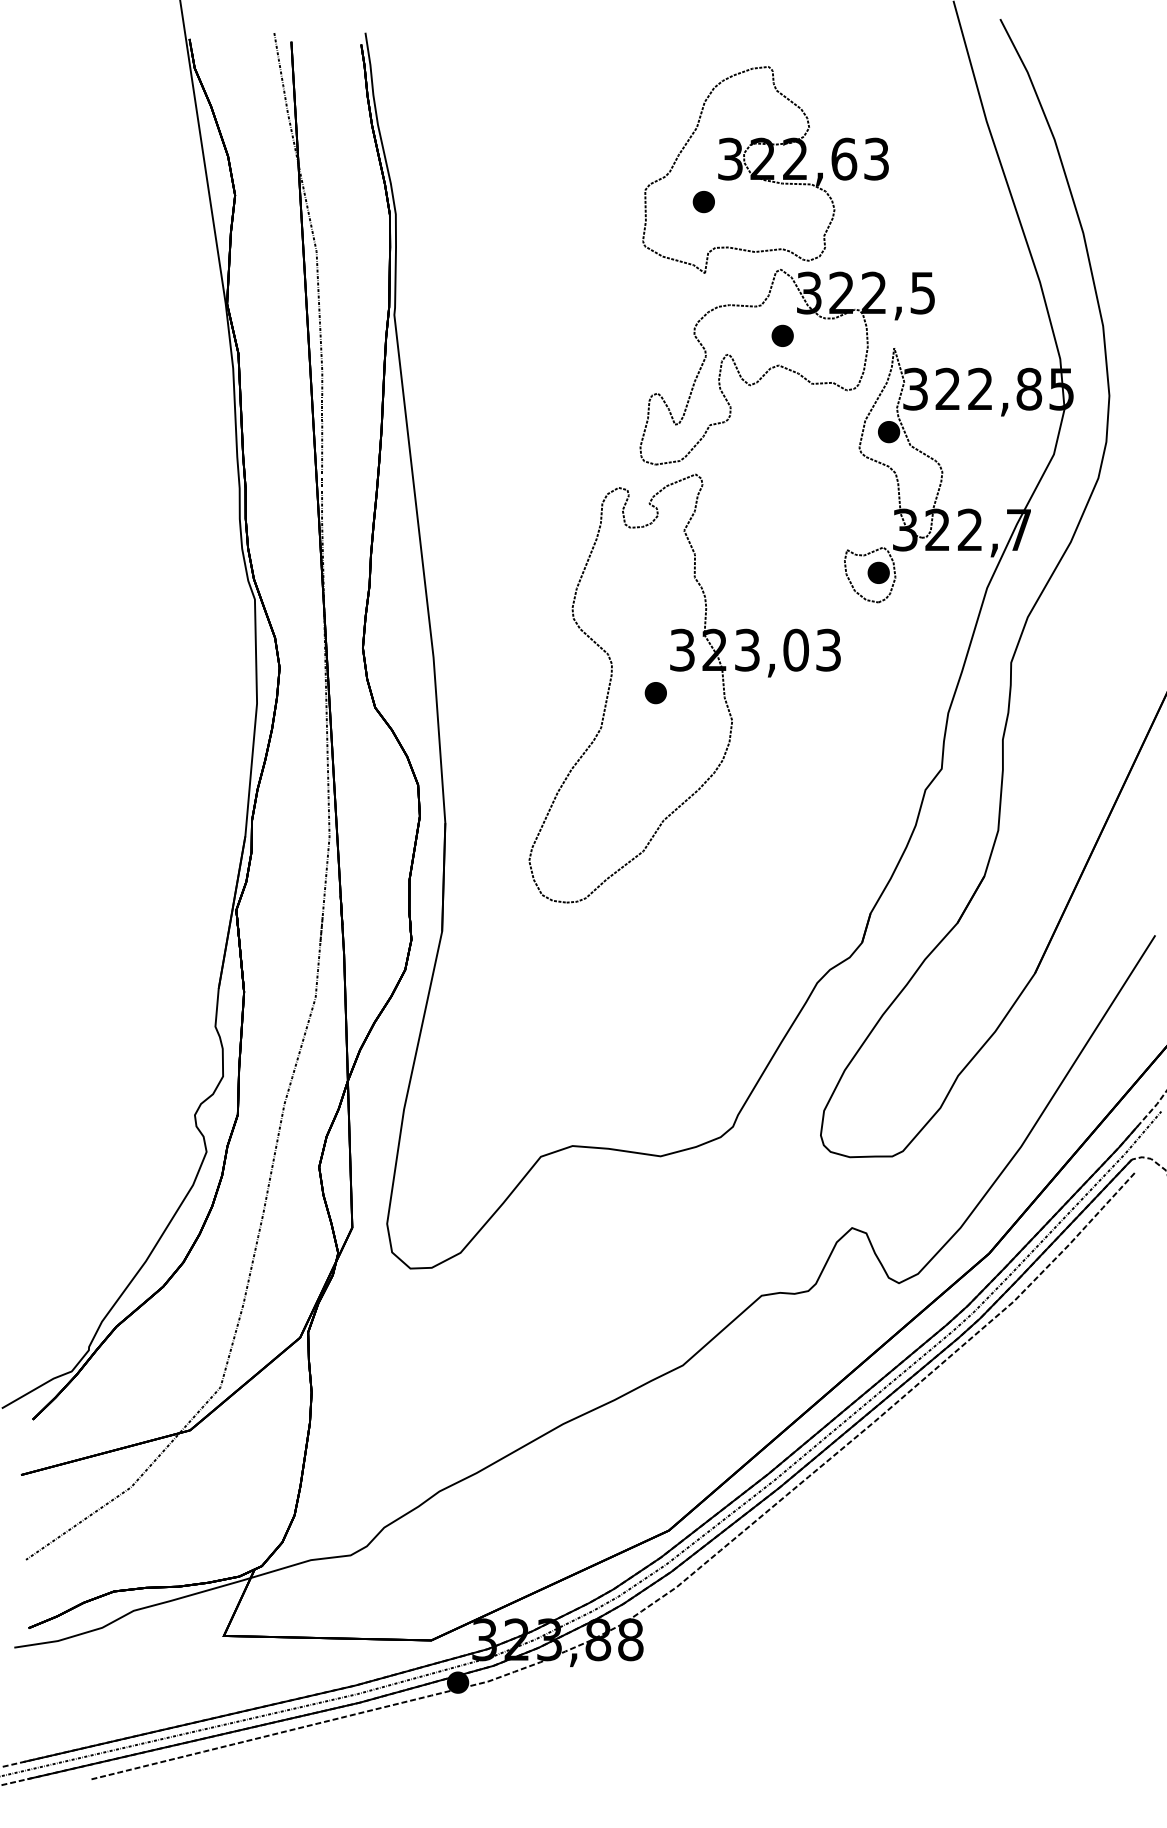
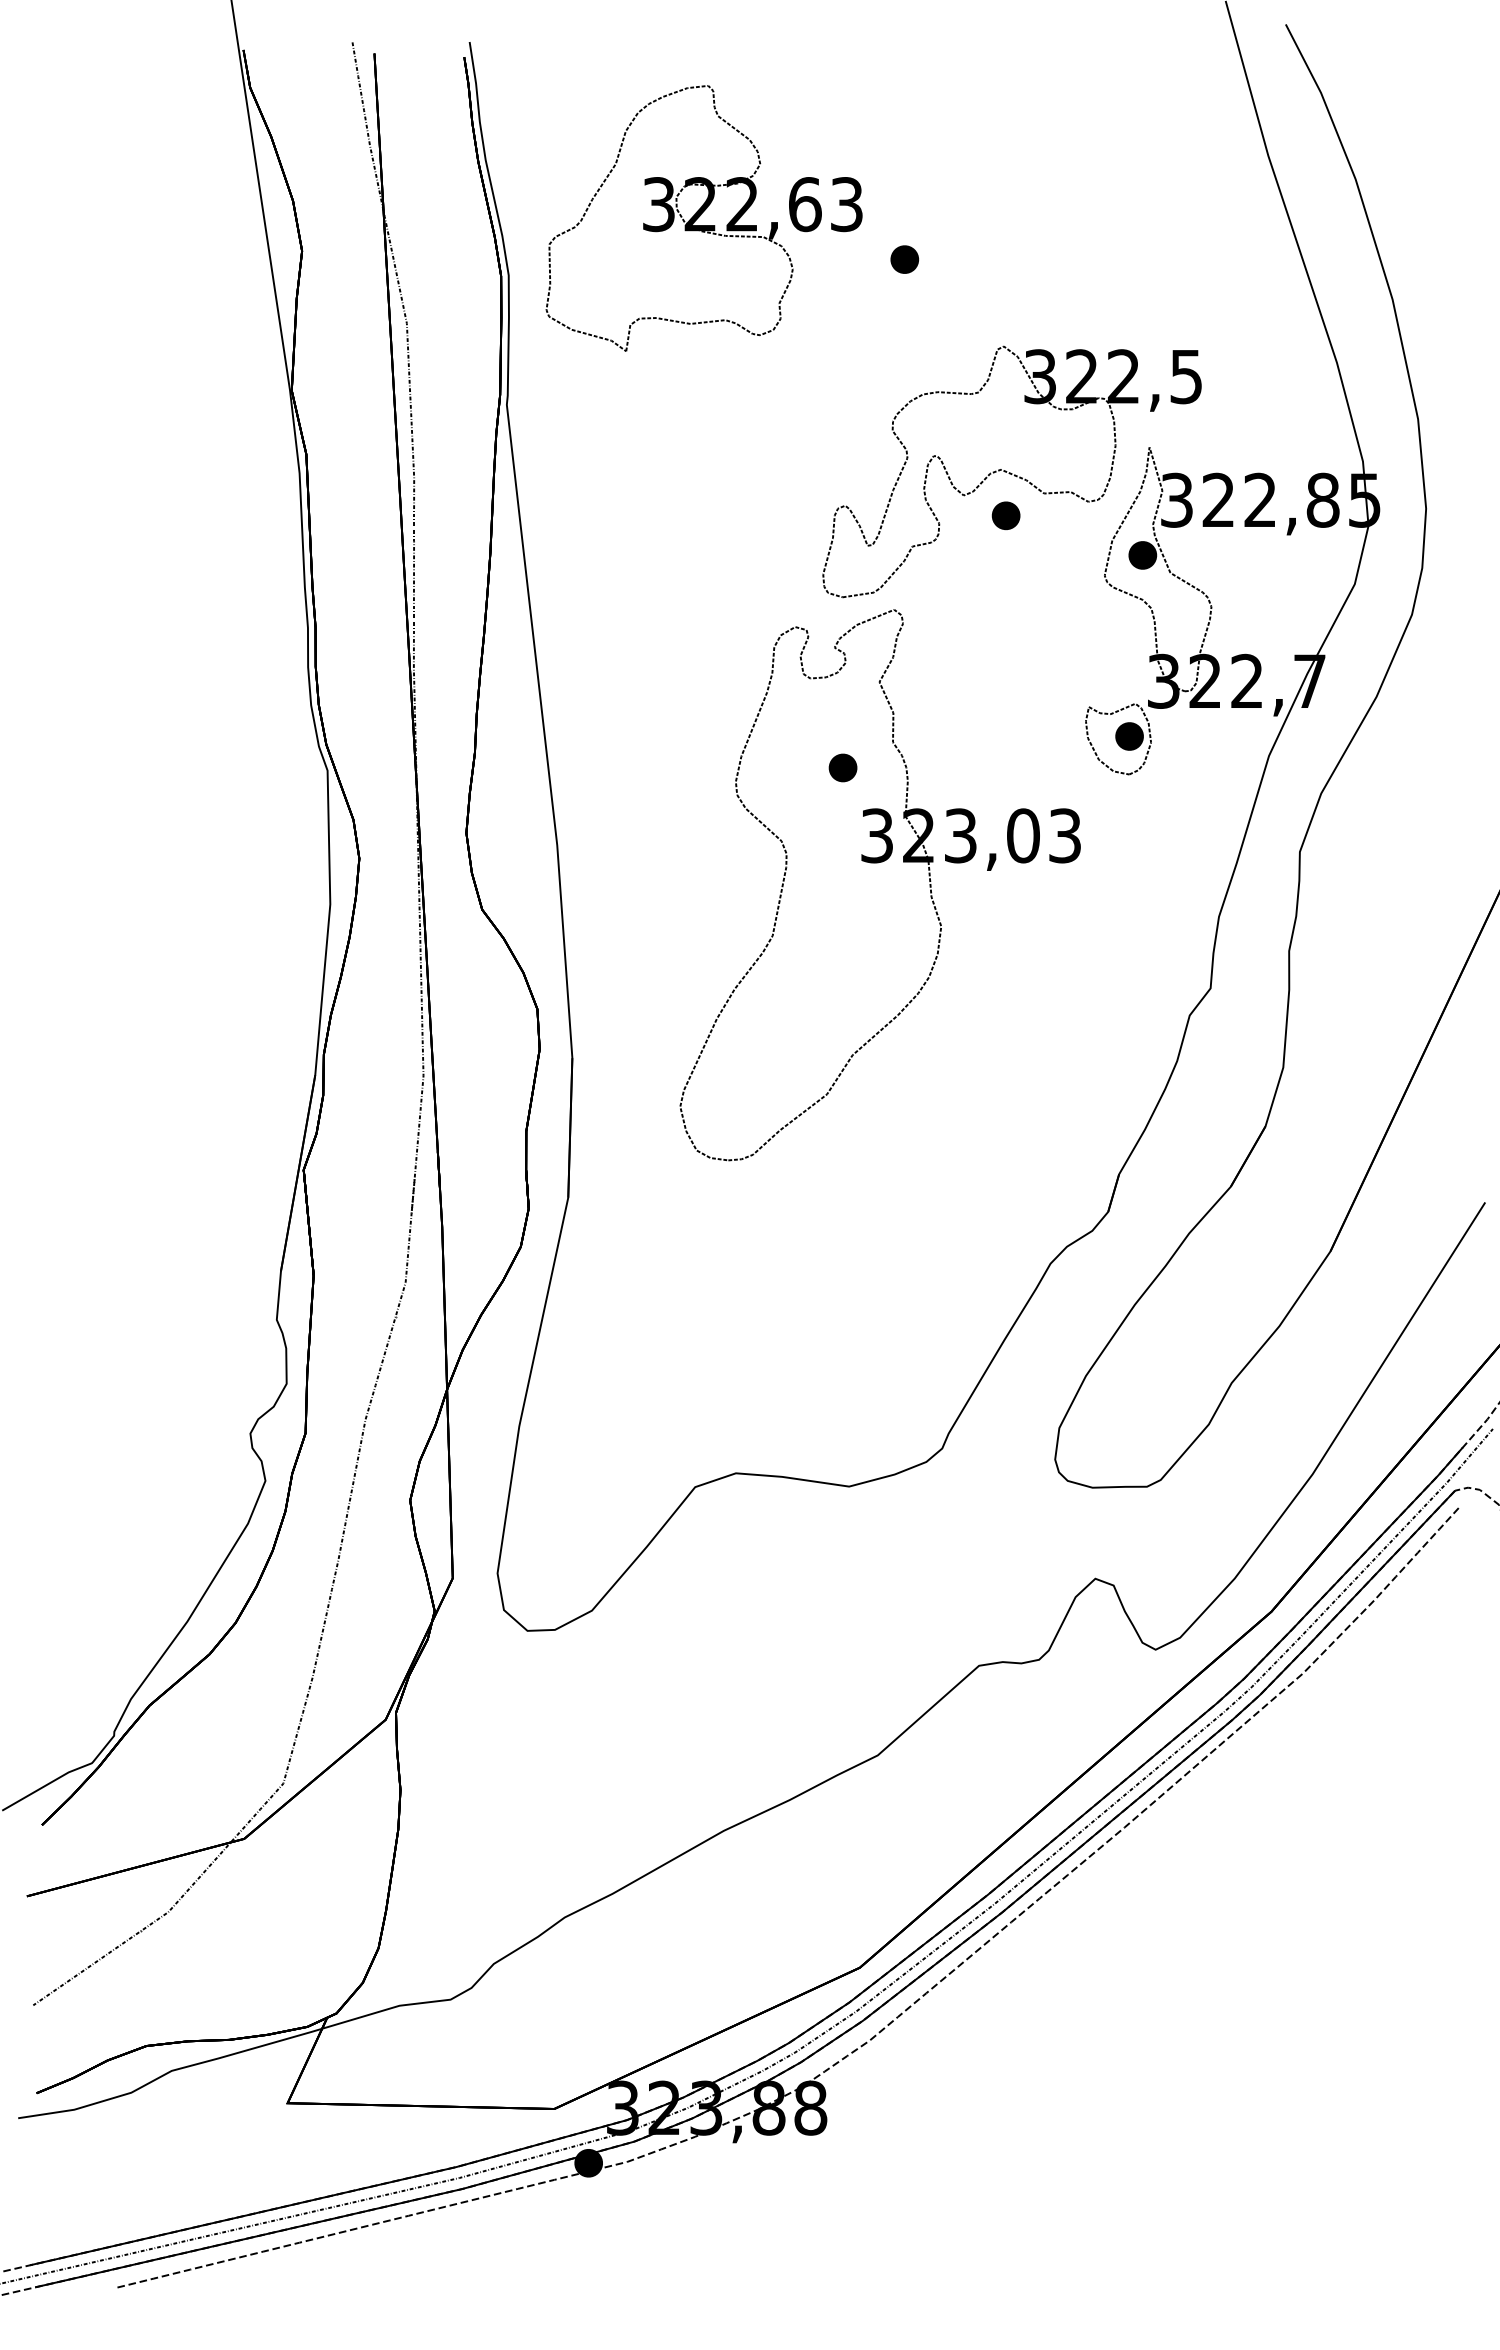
part: (765, 170) -> (703, 218), moved
part: (782, 335) -> (1005, 515), moved
part: (655, 692) -> (842, 767), moved

